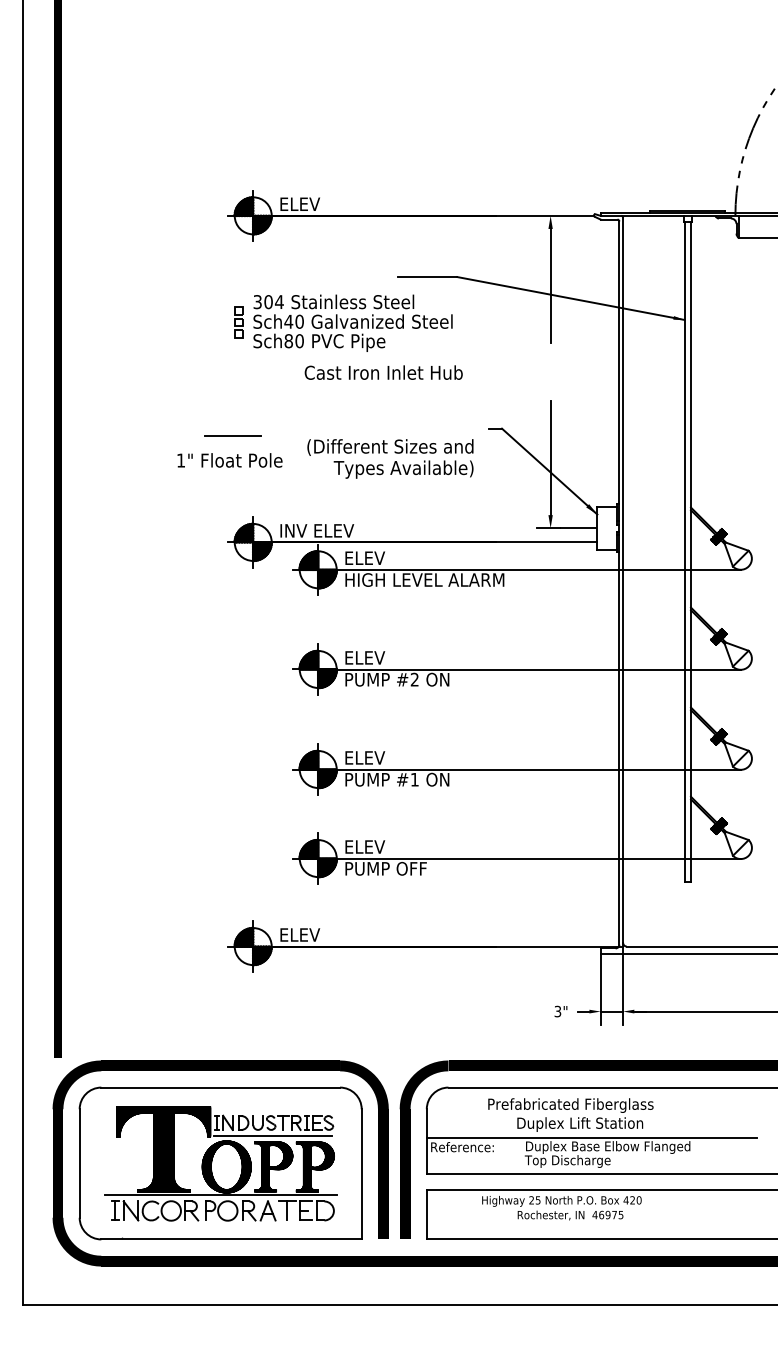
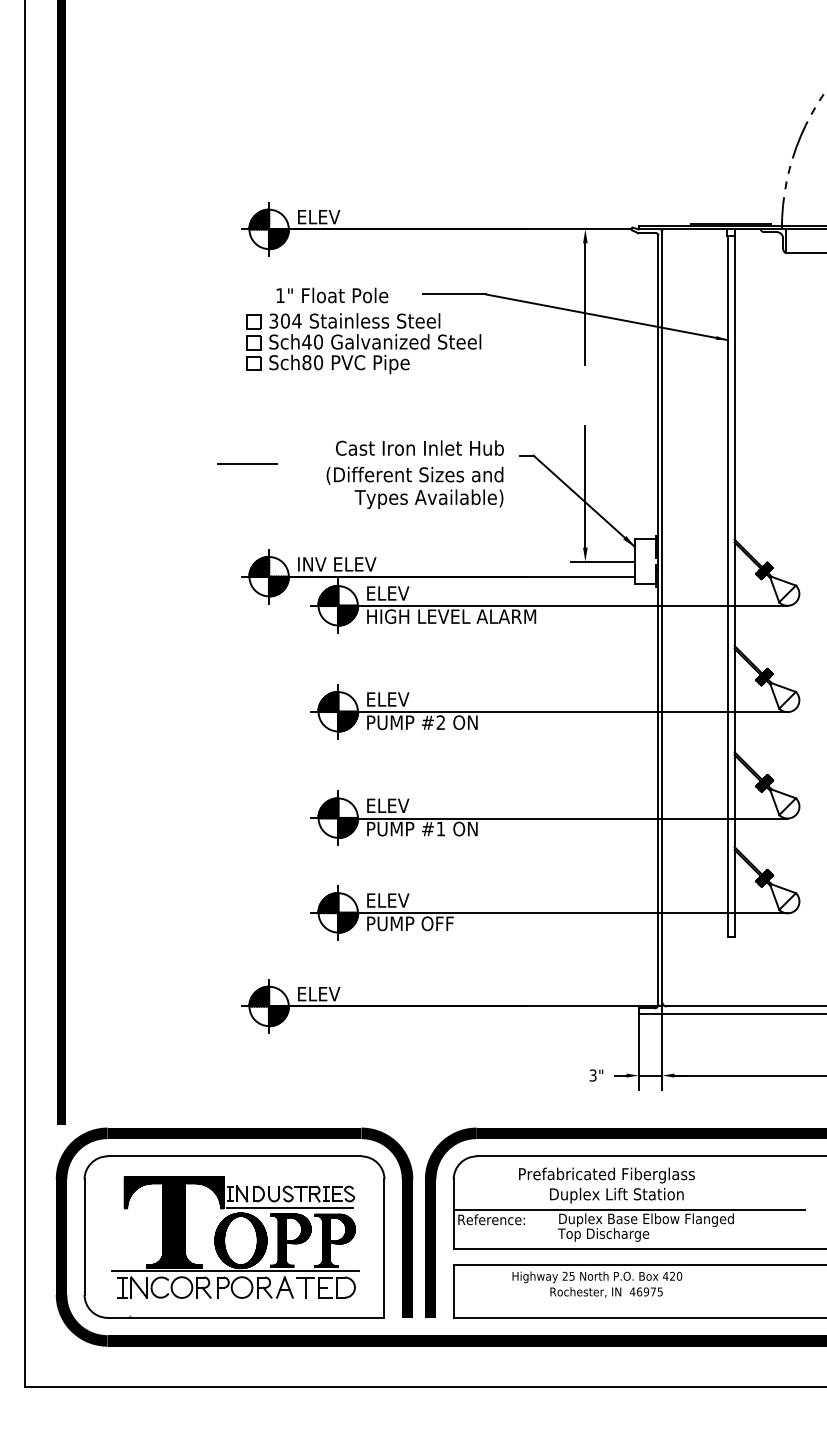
part: (238, 322) -> (253, 342), size x1.67
text: (383, 372) -> (419, 447), moved
text: (230, 460) -> (332, 295), moved

